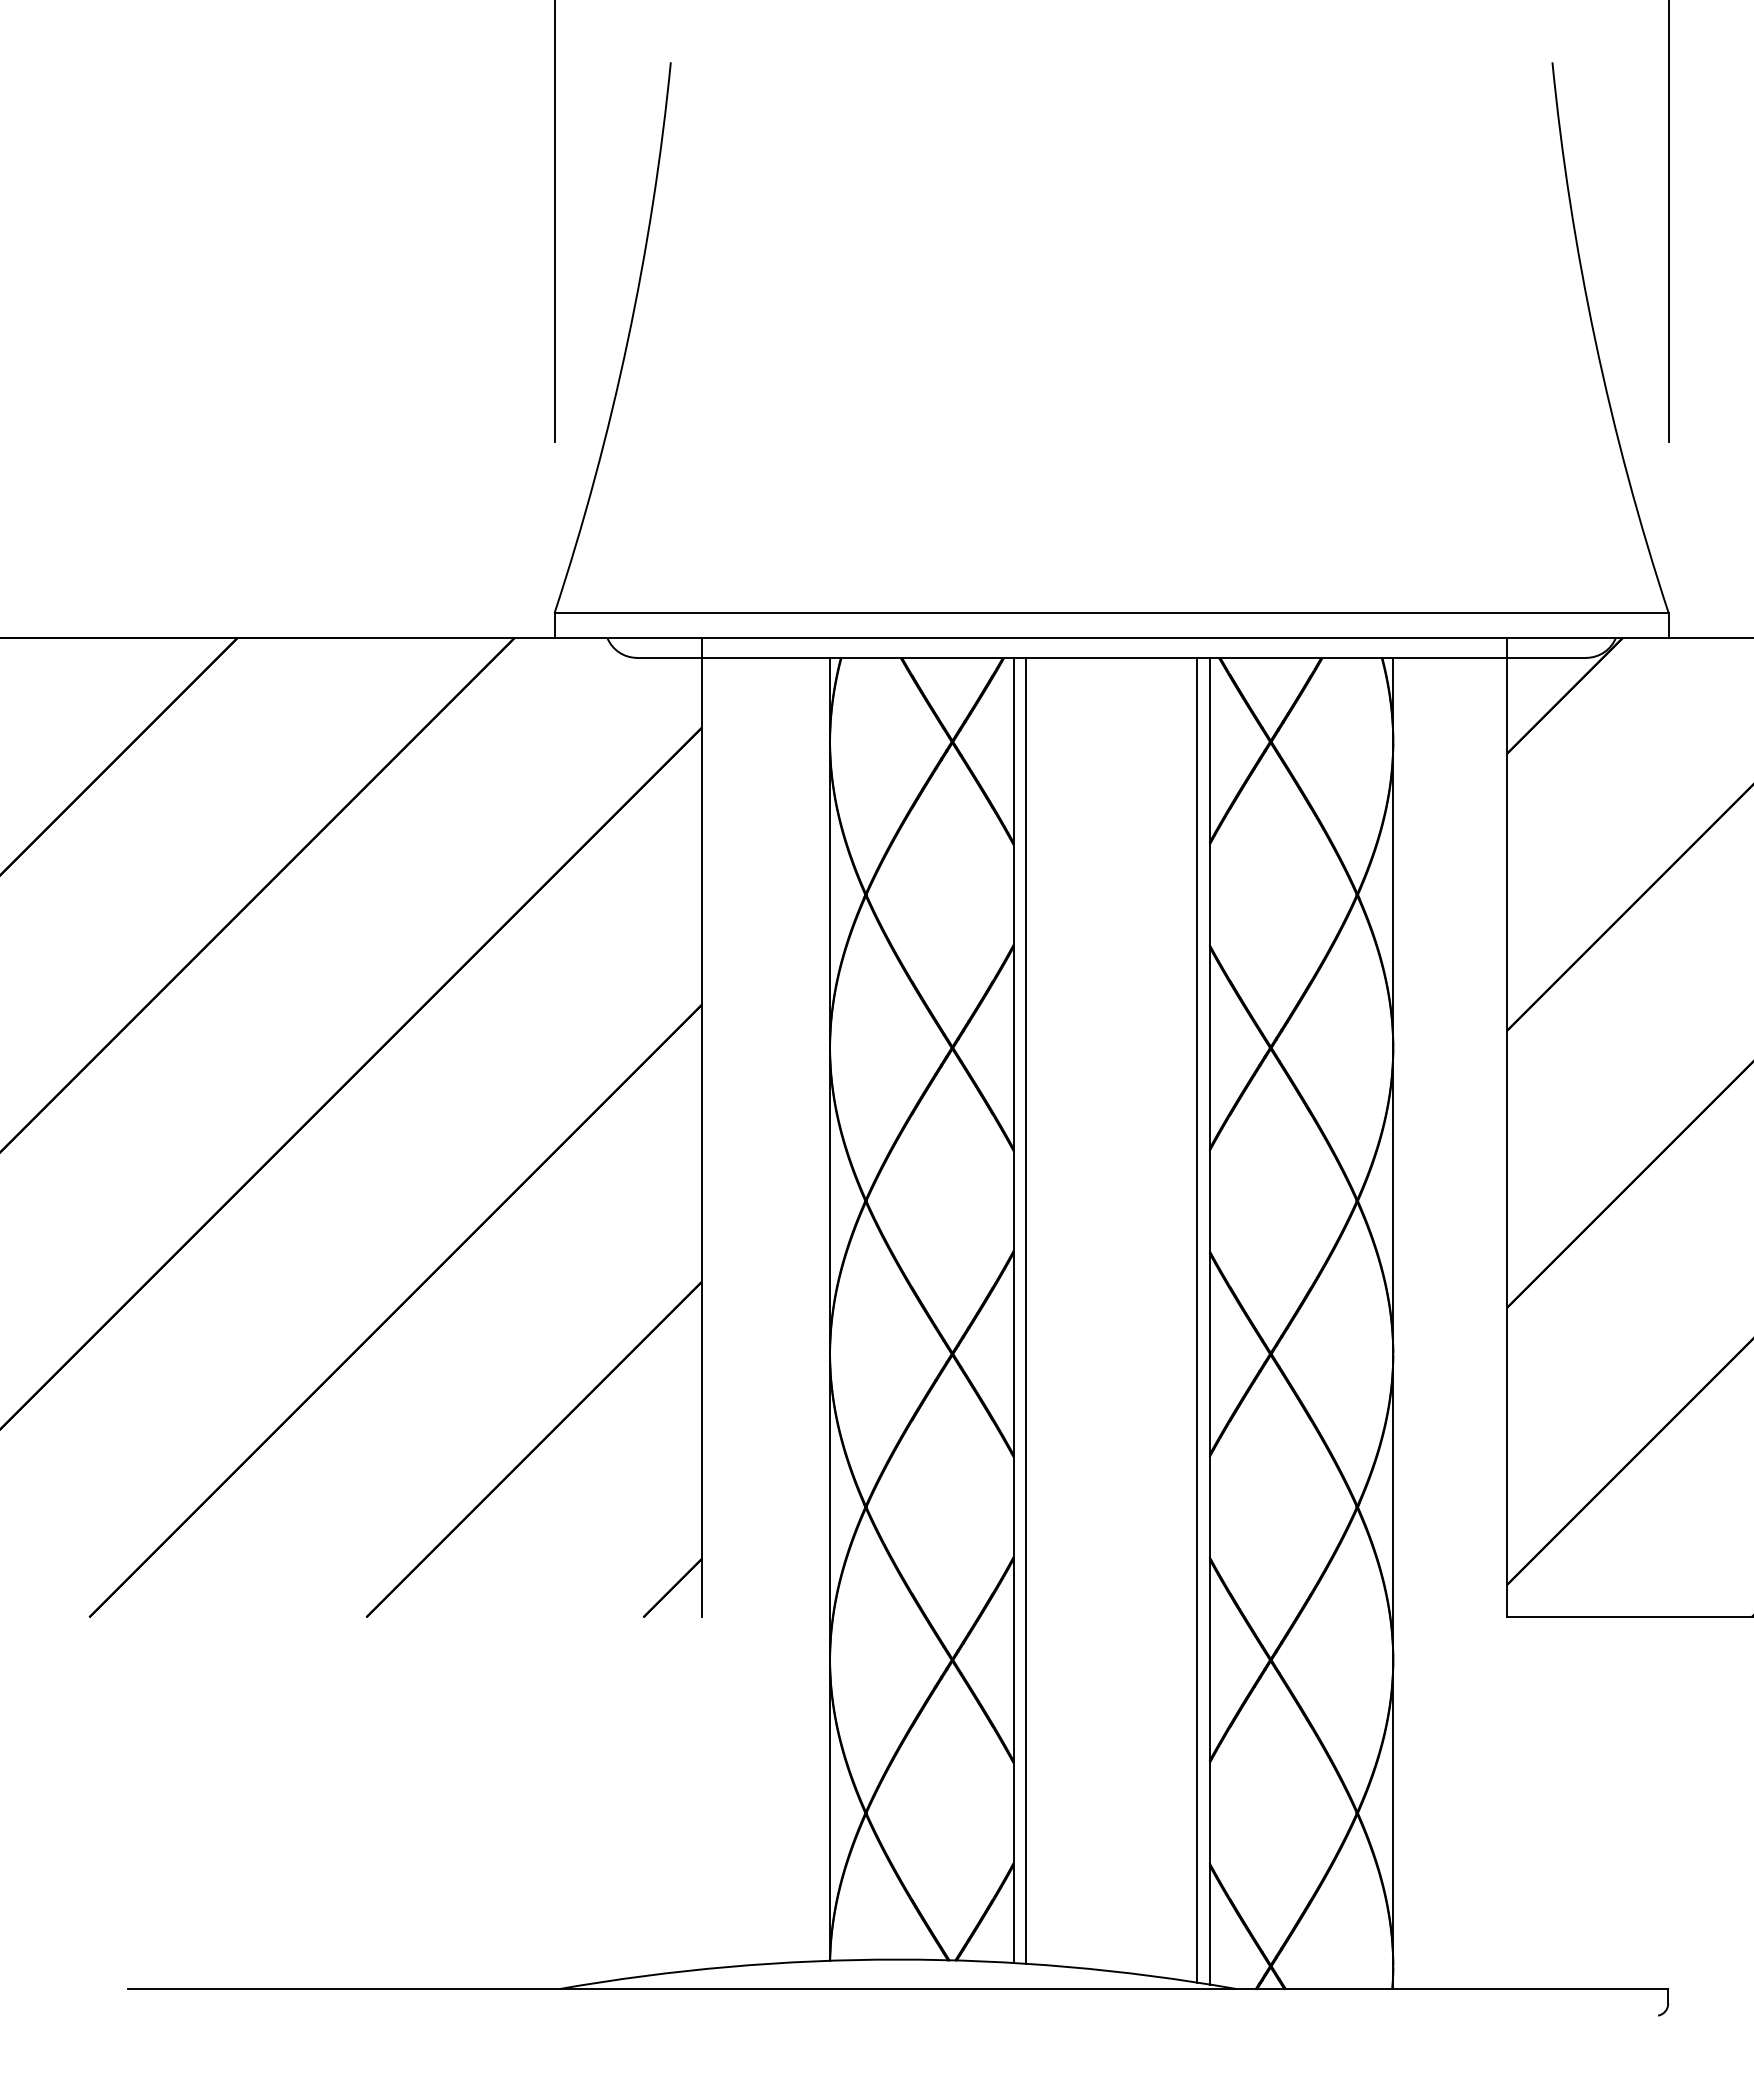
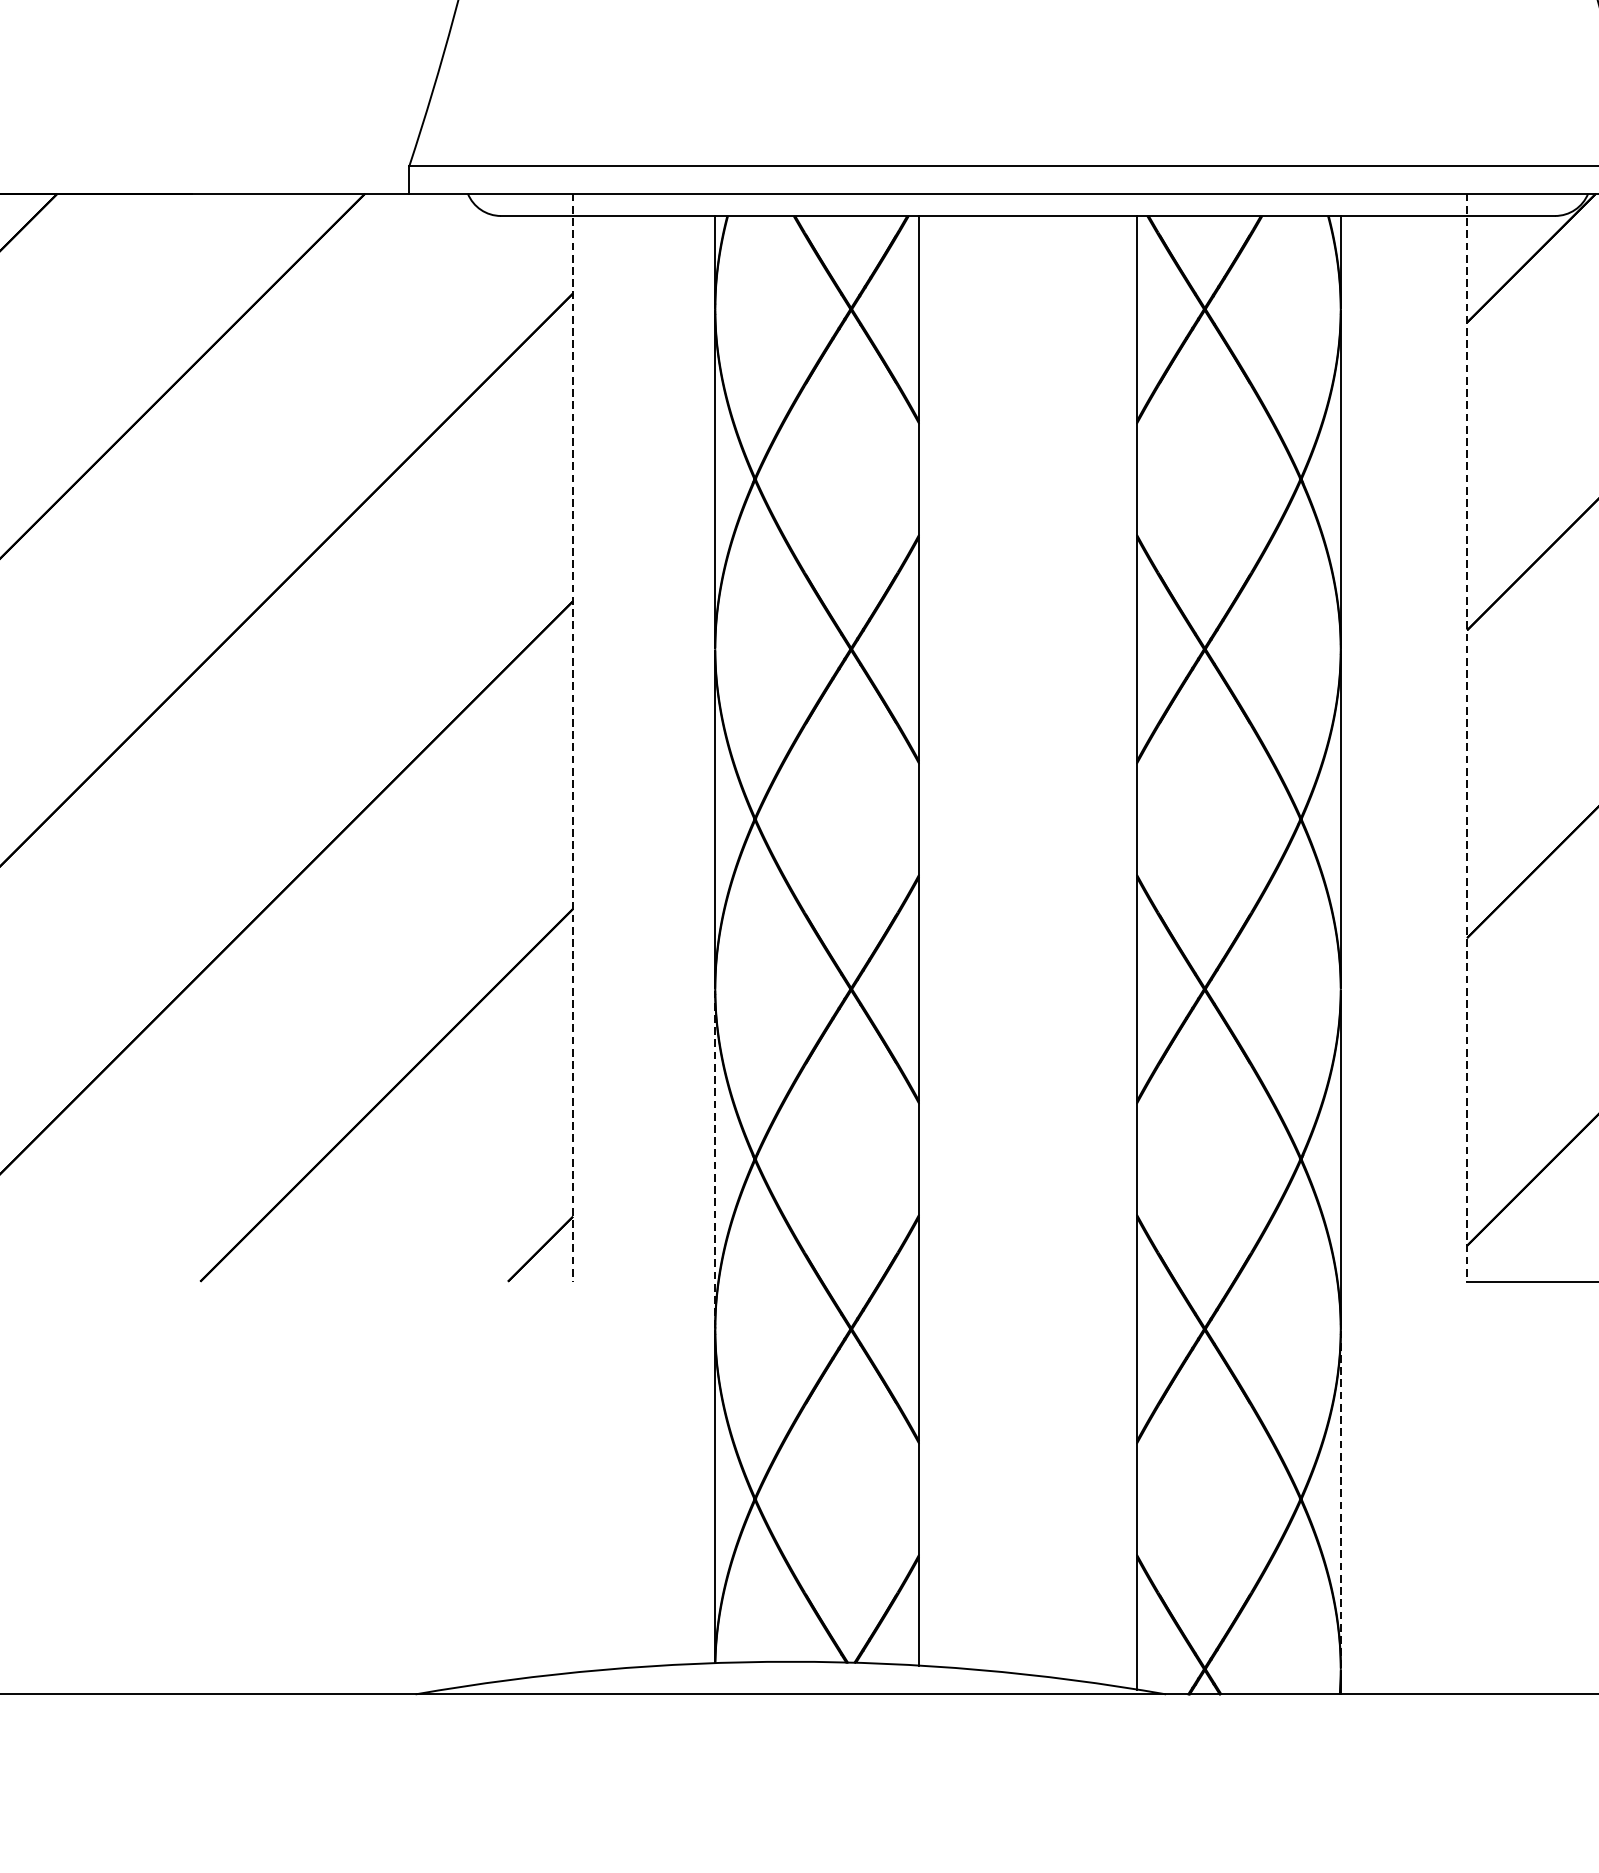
line: (701, 1127) -> (572, 737), solid -> dashed
line: (1507, 1127) -> (1467, 737), solid -> dashed
line: (1025, 1310) -> (932, 940), removed
line: (1197, 1319) -> (1123, 950), removed
line: (830, 1507) -> (715, 1159), solid -> dashed
line: (1393, 1813) -> (1341, 1499), solid -> dashed

